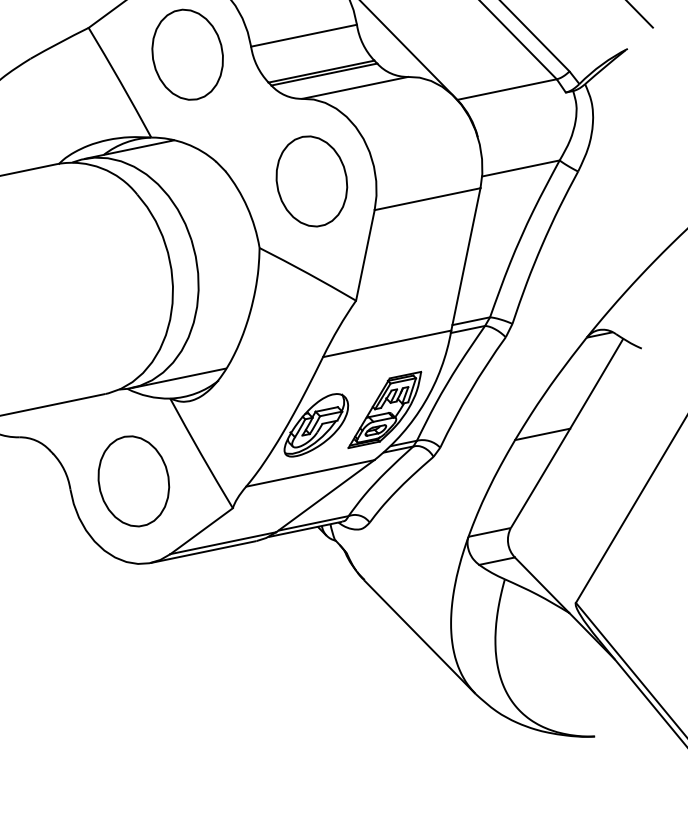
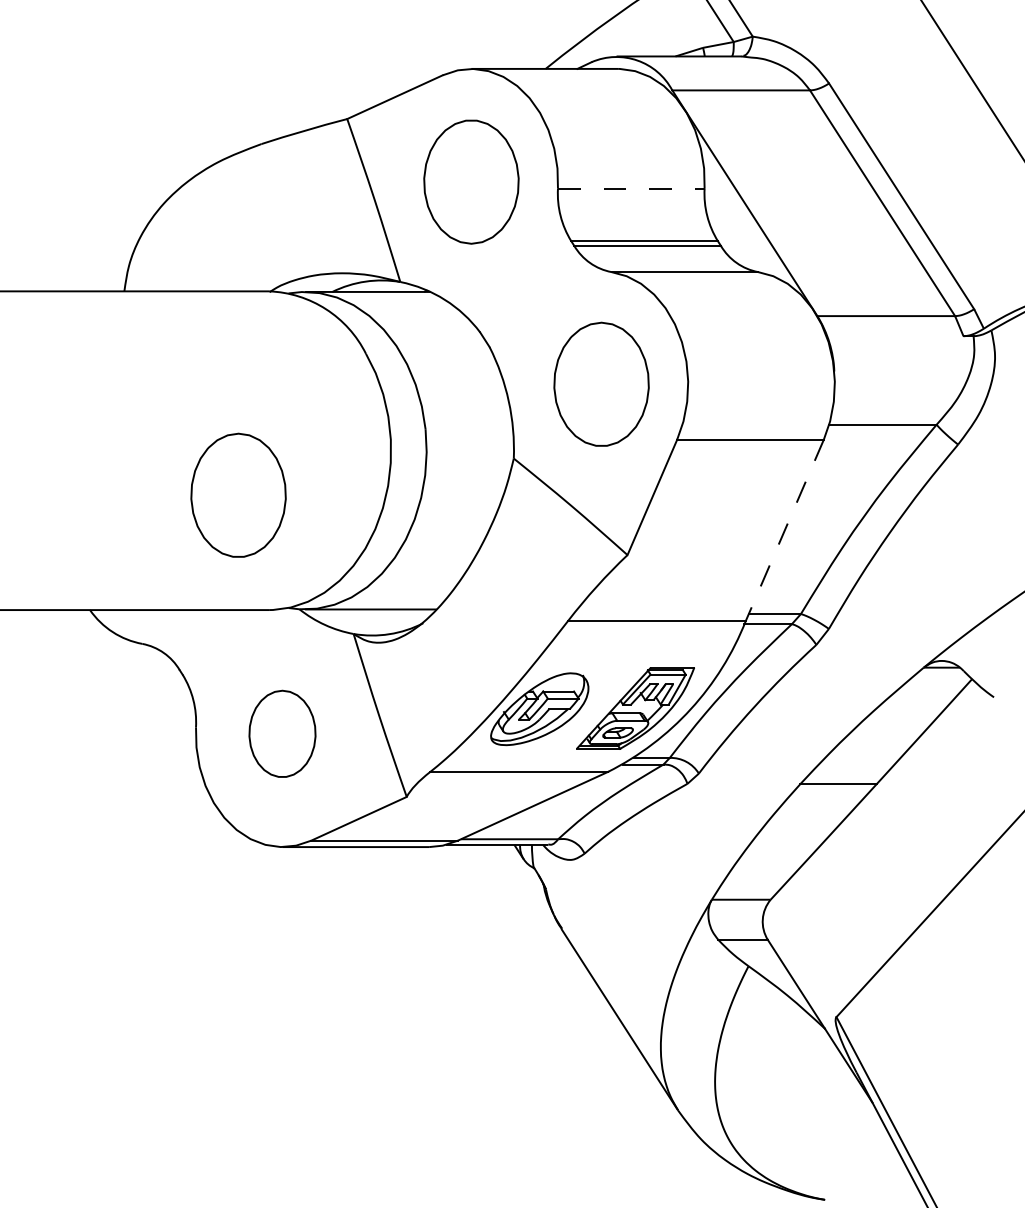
line: (304, 35) -> (631, 188), solid -> dashed
line: (465, 259) -> (784, 530), solid -> dashed
part: (66, 315) -> (238, 494), added
part: (133, 481) -> (282, 733), size x0.7

